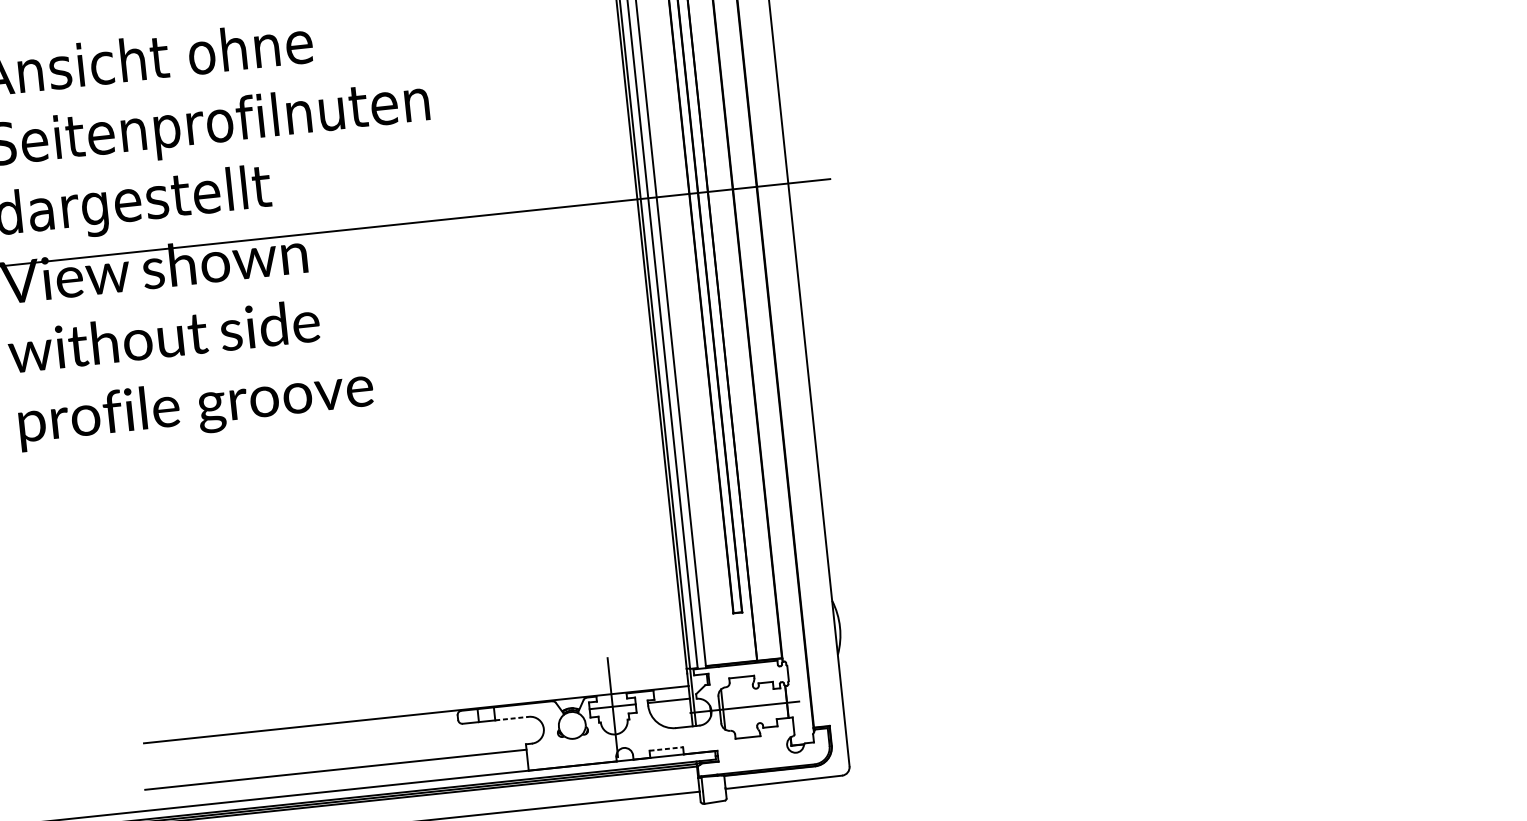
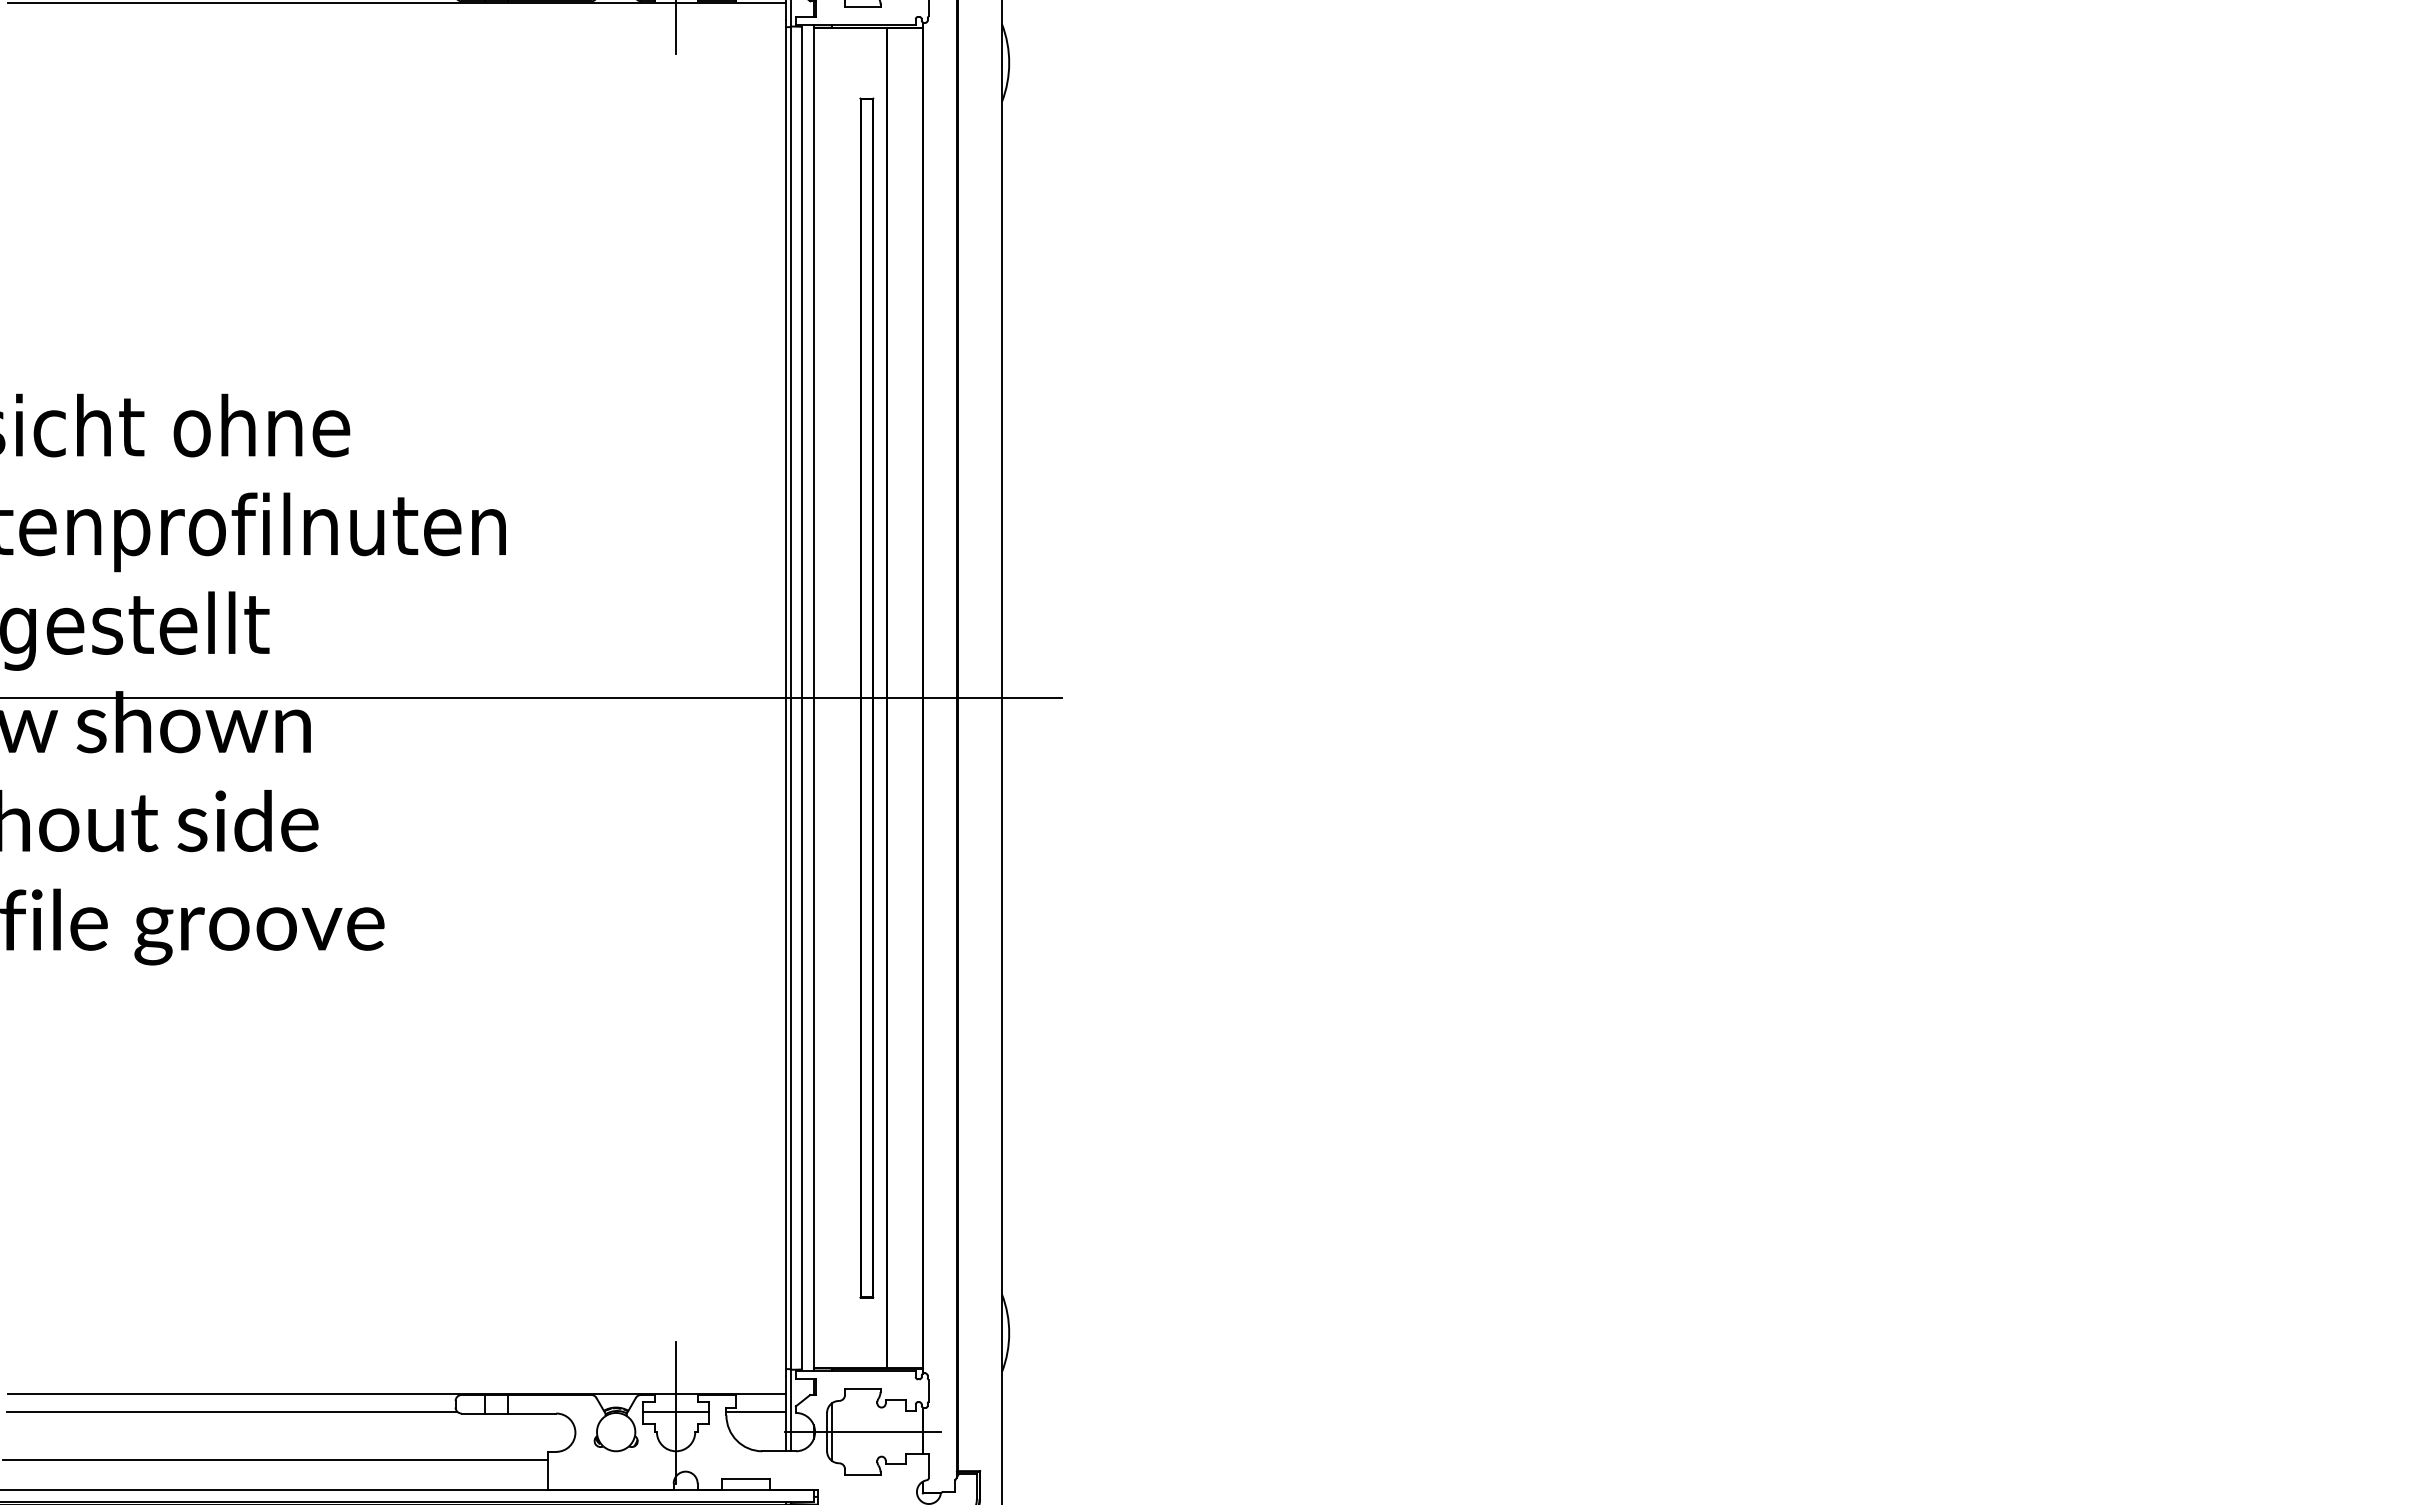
line: (512, 718) -> (532, 1413), dashed -> solid
line: (302, 739) -> (232, 1411), added
line: (666, 749) -> (745, 1479), dashed -> solid

